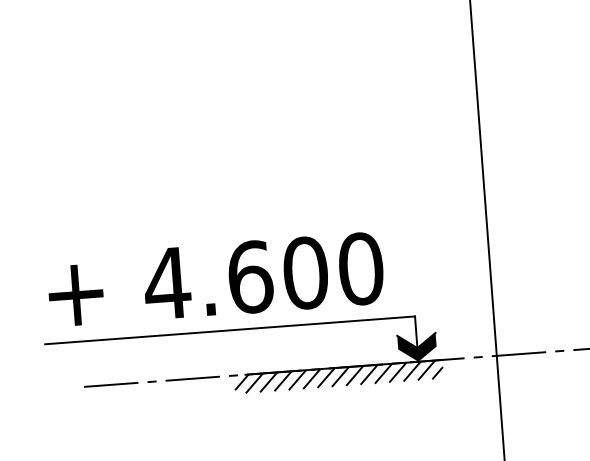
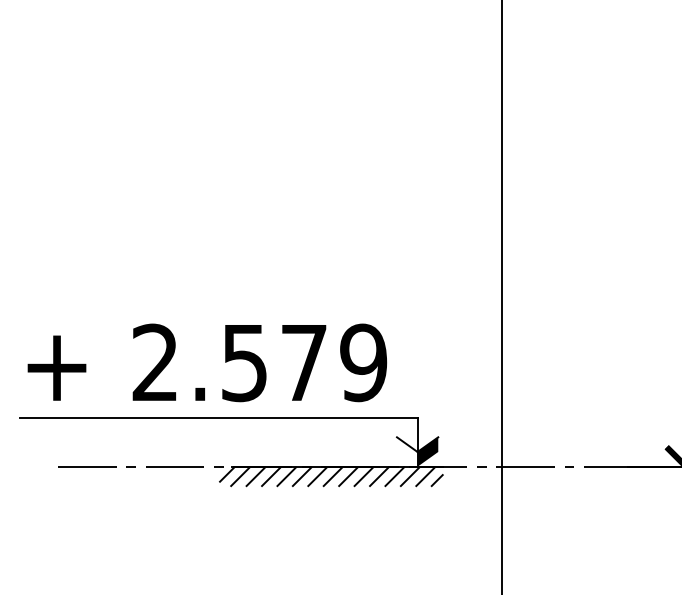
text: (263, 275) -> (258, 362), 4.600 -> 2.579
fill: (407, 348) -> (407, 451), removed

